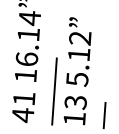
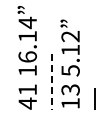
line: (54, 92) -> (52, 82), solid -> dashed

